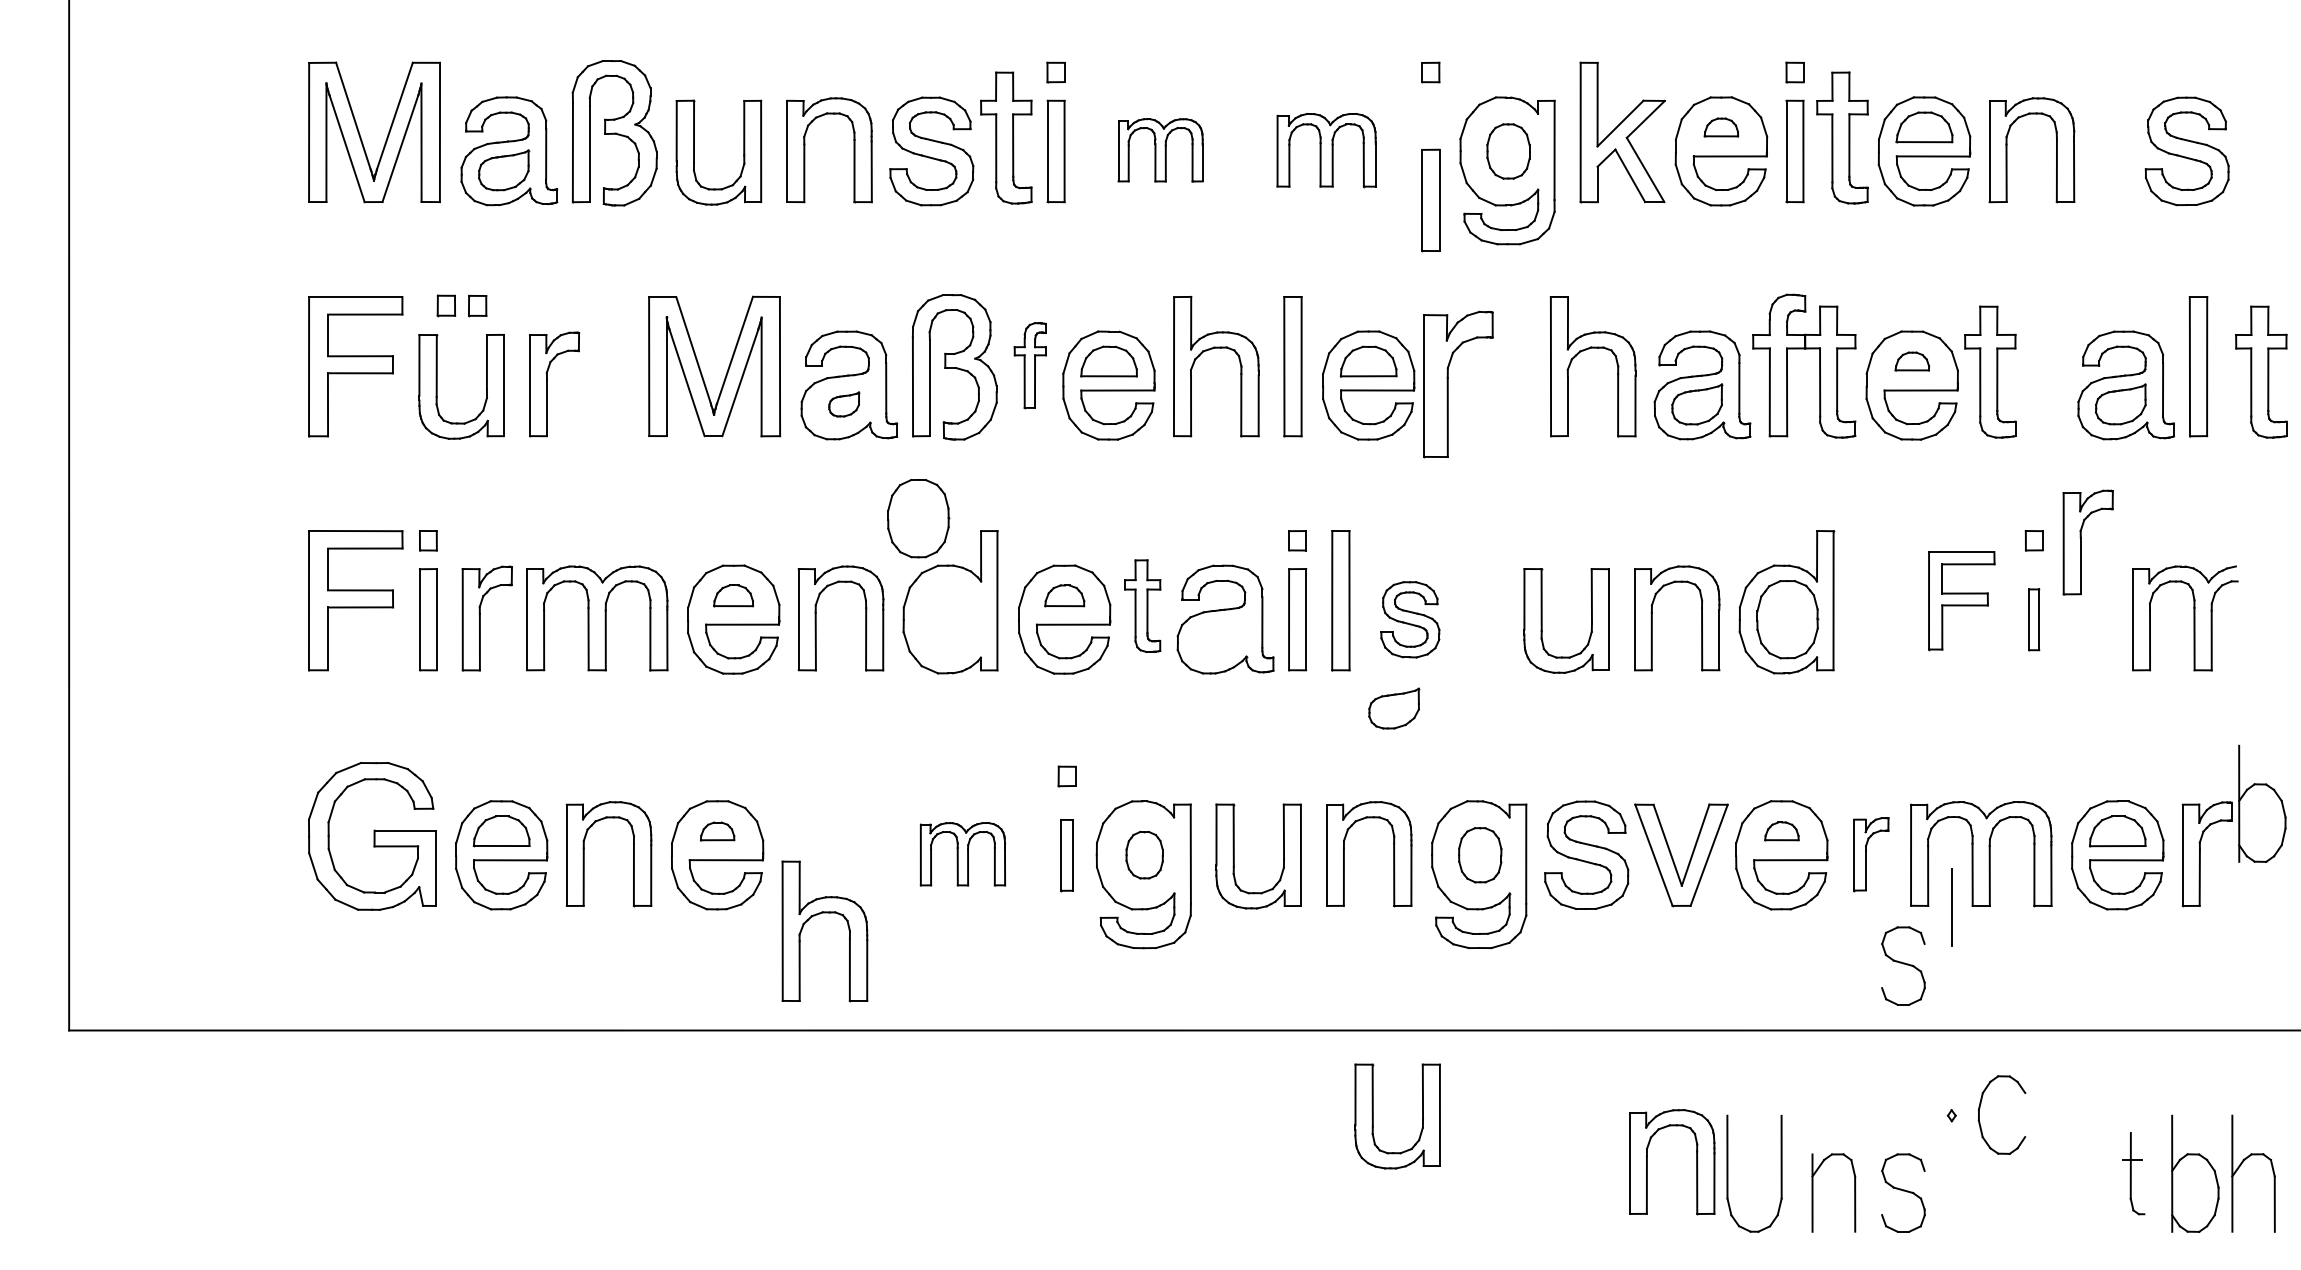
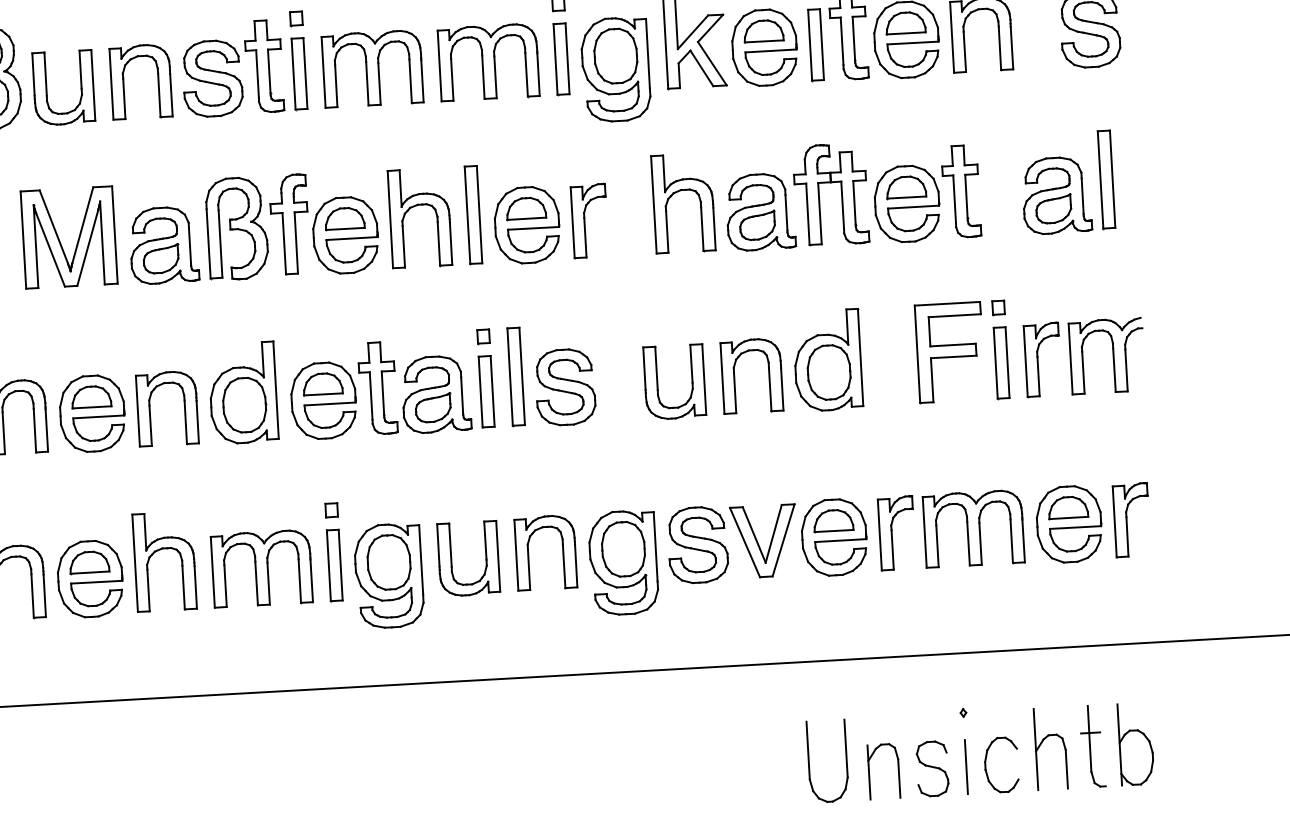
part: (1721, 127) -> (763, 31), size x1.67
part: (1160, 150) -> (372, 69), size x1.67
part: (1326, 150) -> (488, 62), size x1.43
part: (1508, 151) -> (615, 56), size x1.43
part: (1430, 200) -> (561, 59), moved
part: (1912, 361) -> (906, 187), size x1.67
part: (1030, 365) -> (289, 224), size x1.67
part: (2261, 371) -> (1150, 180), removed
part: (1457, 384) -> (589, 221), size x0.71
part: (844, 404) -> (161, 258), size x1.67
part: (918, 518) -> (244, 405), moved
part: (2087, 542) -> (1042, 359), moved
part: (733, 595) -> (91, 396), size x1.43
part: (1064, 595) -> (322, 383), size x1.43
part: (1961, 600) -> (950, 352), size x1.43
part: (1142, 605) -> (377, 387), size x1.43
part: (1410, 619) -> (565, 387), size x1.43
part: (2033, 619) -> (1001, 362), size x1.67
part: (1394, 708) -> (433, 407), moved
part: (2262, 803) -> (1168, 482), removed
part: (717, 831) -> (89, 562), size x1.67
part: (1781, 831) -> (833, 520), size x1.67
part: (962, 854) -> (261, 568), size x1.67
part: (1144, 854) -> (388, 561), size x1.67
part: (1480, 854) -> (623, 548), size x1.43
part: (1870, 854) -> (896, 533), size x1.43
part: (1066, 855) -> (334, 565), size x1.43
line: (1951, 907) -> (966, 767), moved
part: (820, 914) -> (160, 550), moved
part: (1903, 965) -> (923, 609), removed
part: (1980, 1108) -> (986, 761), moved
part: (1373, 1116) -> (559, 736), removed
part: (1696, 1162) -> (786, 755), removed
part: (2241, 1165) -> (1042, 743), moved
part: (2133, 1173) -> (1092, 746), size x1.43

